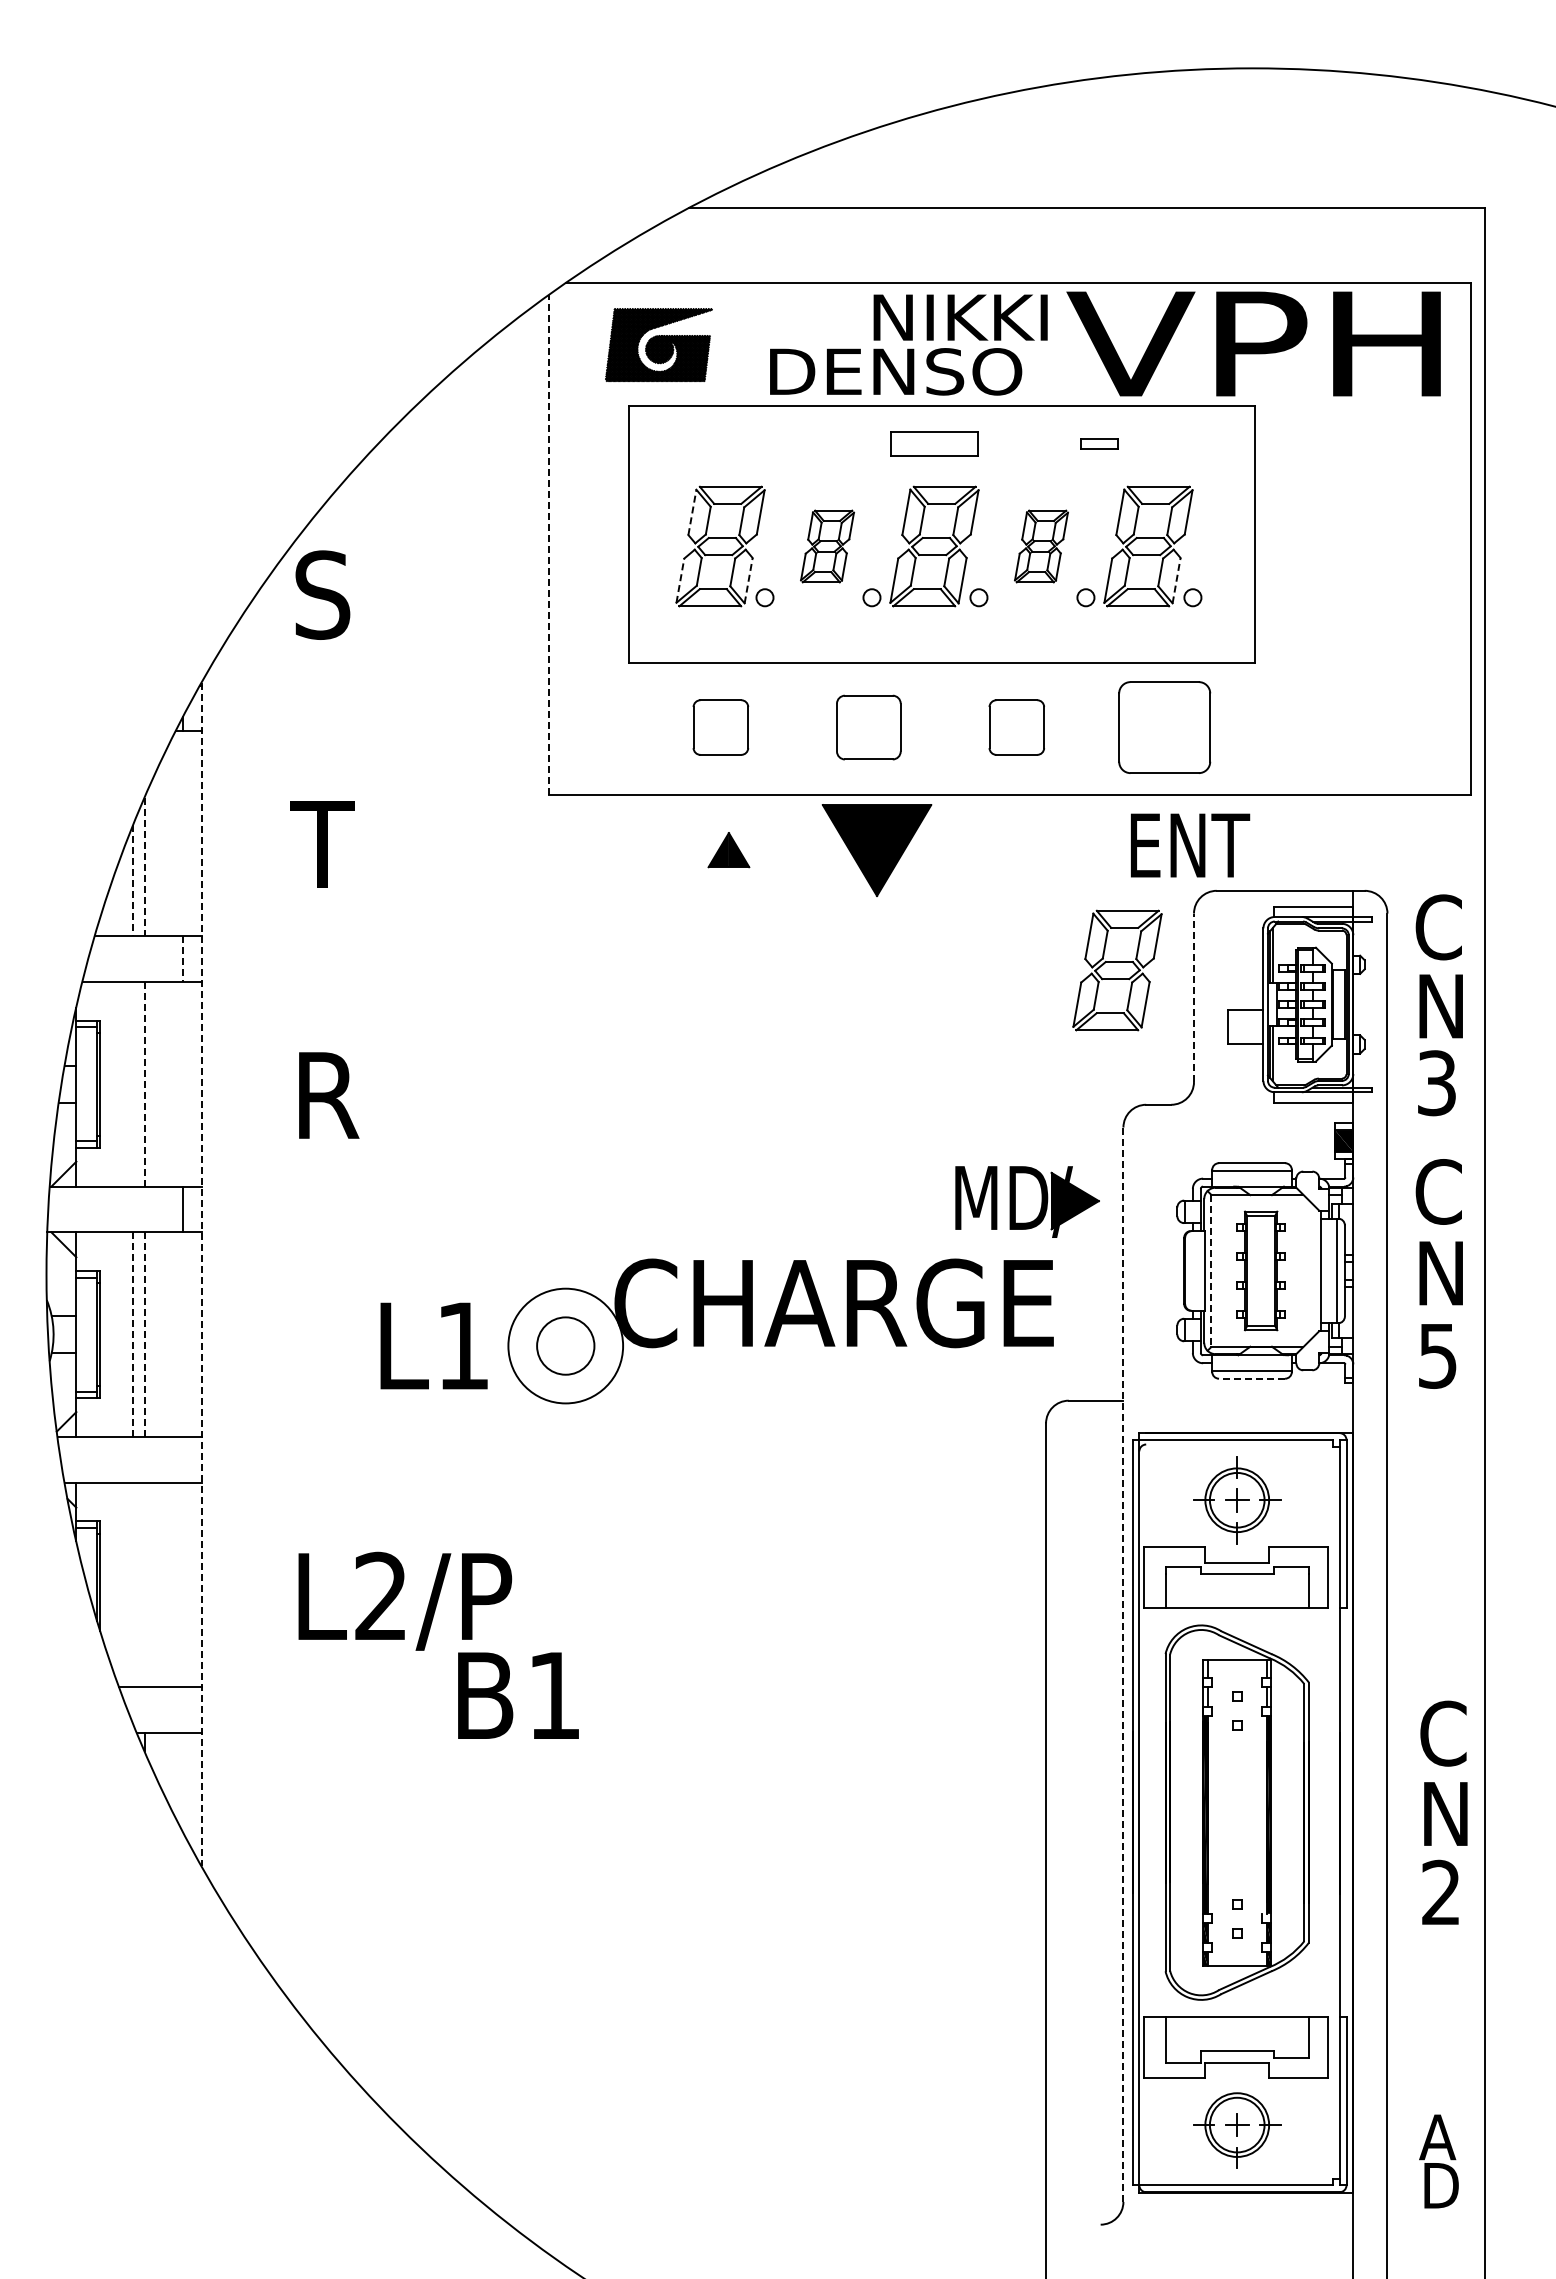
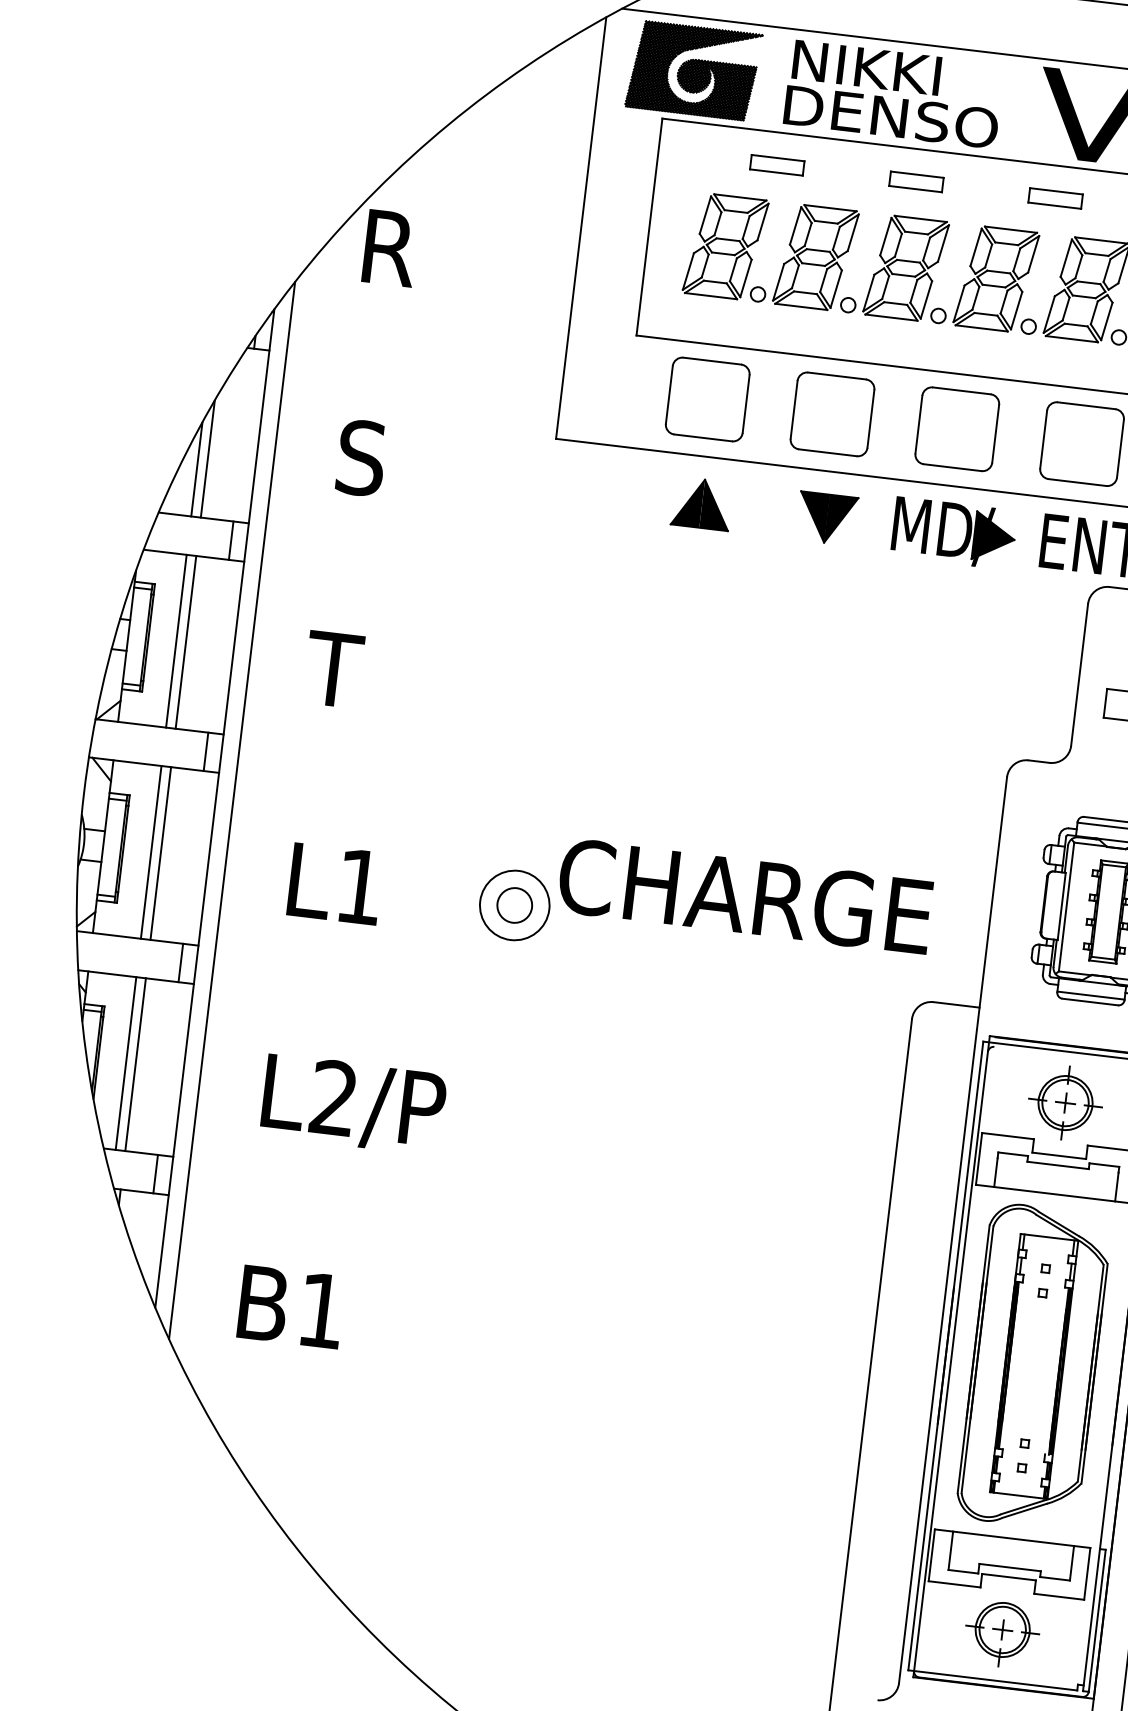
text: (960, 317) -> (866, 67), moved
part: (658, 344) -> (693, 70), size x1.43
part: (769, 444) -> (777, 165), added
part: (934, 444) -> (916, 182), size x0.71
part: (1099, 444) -> (1055, 198), size x1.67
line: (692, 511) -> (705, 214), dashed -> solid
line: (548, 544) -> (580, 227), dashed -> solid
part: (827, 546) -> (815, 257), size x1.67
part: (1041, 546) -> (996, 279), size x1.67
line: (680, 580) -> (688, 271), dashed -> solid
line: (748, 580) -> (745, 278), dashed -> solid
line: (1176, 580) -> (1106, 321), dashed -> solid
text: (327, 594) -> (389, 247), S -> R
part: (720, 727) -> (707, 399), size x1.67
part: (868, 727) -> (832, 414), size x1.43
part: (1016, 727) -> (957, 429), size x1.67
text: (322, 844) -> (360, 458), T -> S
part: (728, 849) -> (701, 503), size x1.67
part: (876, 849) -> (826, 517), size x0.62
line: (144, 867) -> (207, 459), dashed -> solid
line: (133, 880) -> (197, 469), dashed -> solid
line: (183, 959) -> (231, 541), dashed -> solid
part: (1117, 970) -> (1017, 644), removed
line: (1194, 997) -> (1080, 674), dashed -> solid
line: (133, 1083) -> (176, 640), added
line: (144, 1084) -> (185, 642), dashed -> solid
text: (323, 1095) -> (335, 669), R -> T
part: (1027, 1201) -> (954, 533), moved
line: (1211, 1271) -> (1066, 907), dashed -> solid
line: (201, 1274) -> (214, 808), dashed -> solid
line: (222, 1274) -> (232, 810), added
line: (133, 1335) -> (151, 853), dashed -> solid
line: (144, 1335) -> (160, 854), dashed -> solid
text: (433, 1345) -> (334, 883), moved
circle: (565, 1345) -> (514, 904), size x0.71
circle: (565, 1346) -> (514, 905), size x0.71
line: (1251, 1378) -> (1089, 1001), dashed -> solid
line: (183, 1459) -> (180, 962), added
line: (133, 1584) -> (126, 1063), added
line: (144, 1584) -> (135, 1064), added
line: (1123, 1664) -> (953, 1230), dashed -> solid
text: (518, 1695) -> (291, 1306), moved
line: (183, 1710) -> (155, 1174), added

